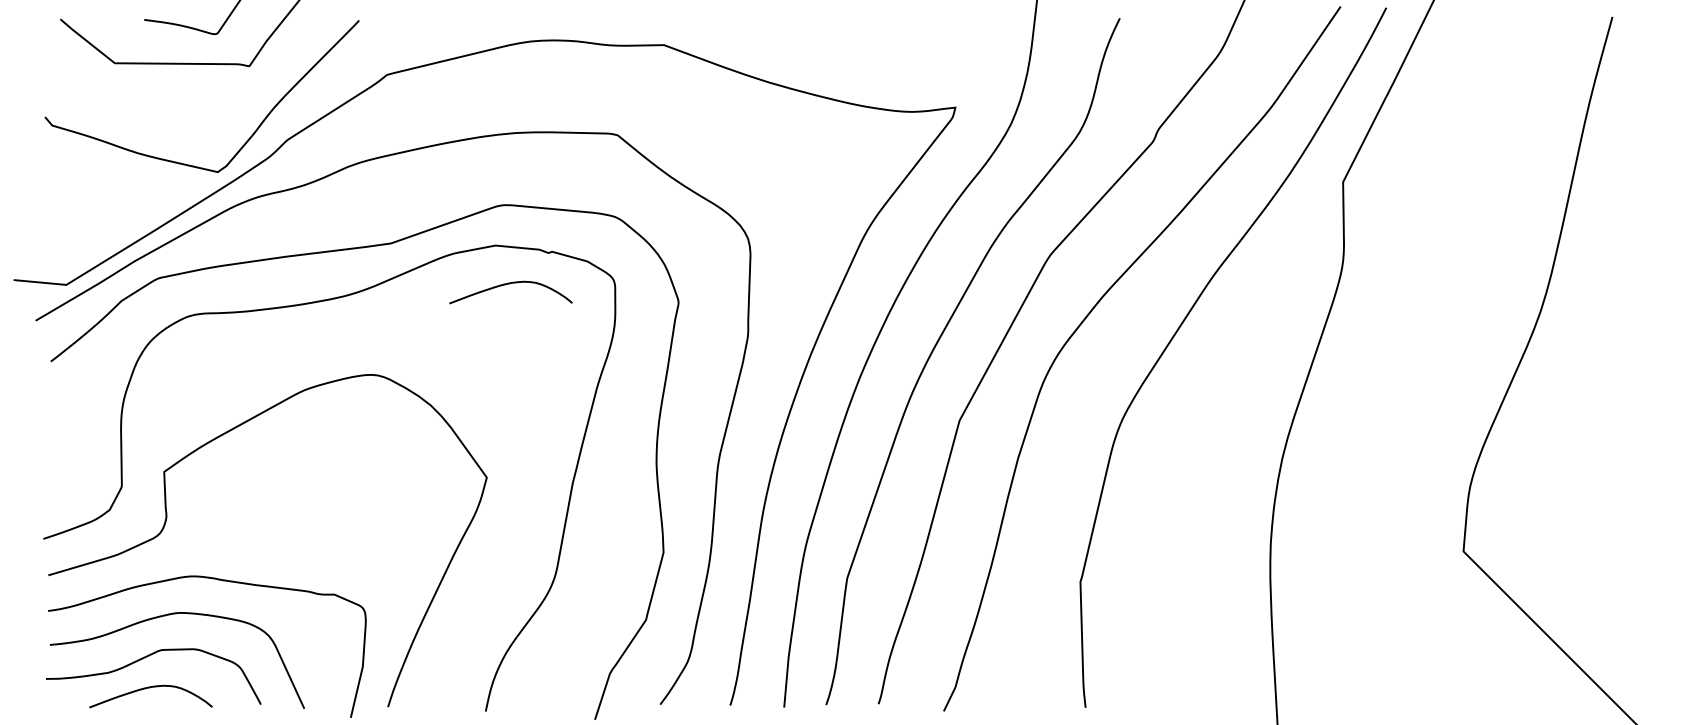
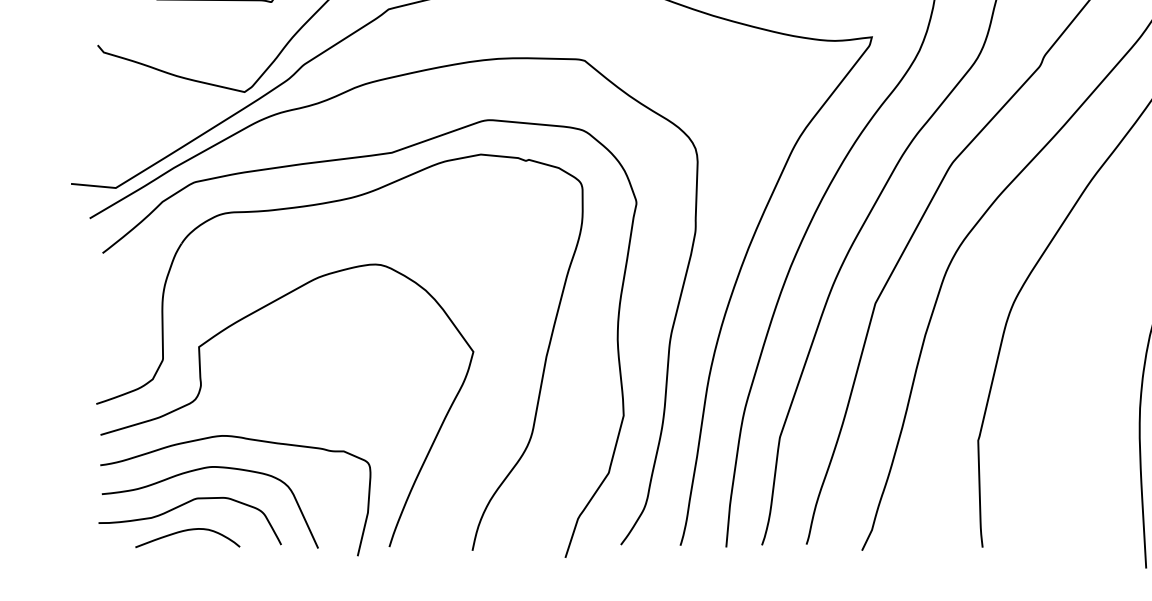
curve: (510, 284) -> (493, 187), removed

